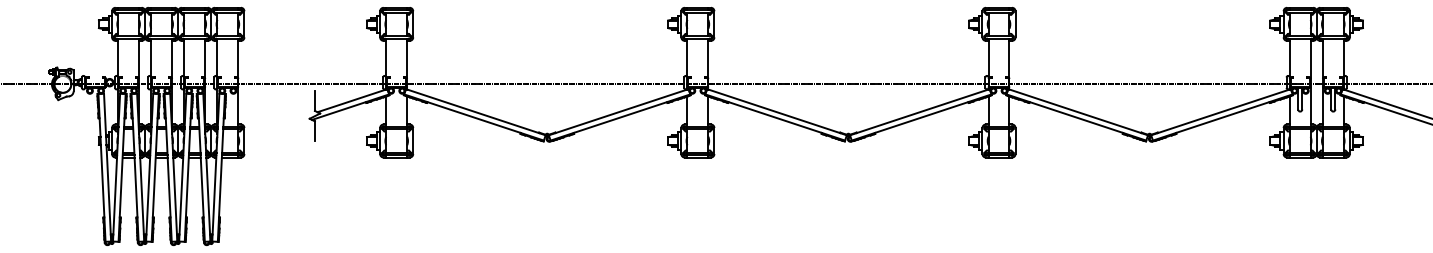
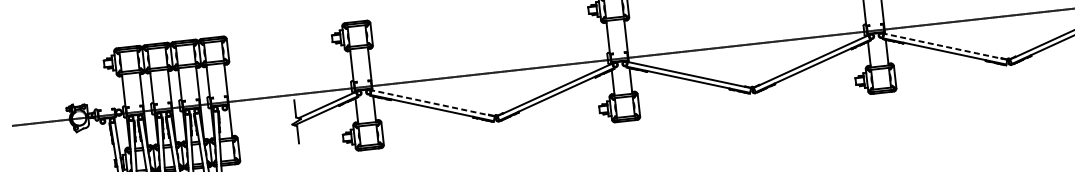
line: (475, 112) -> (432, 103), solid -> dashed
line: (1078, 112) -> (946, 46), solid -> dashed

